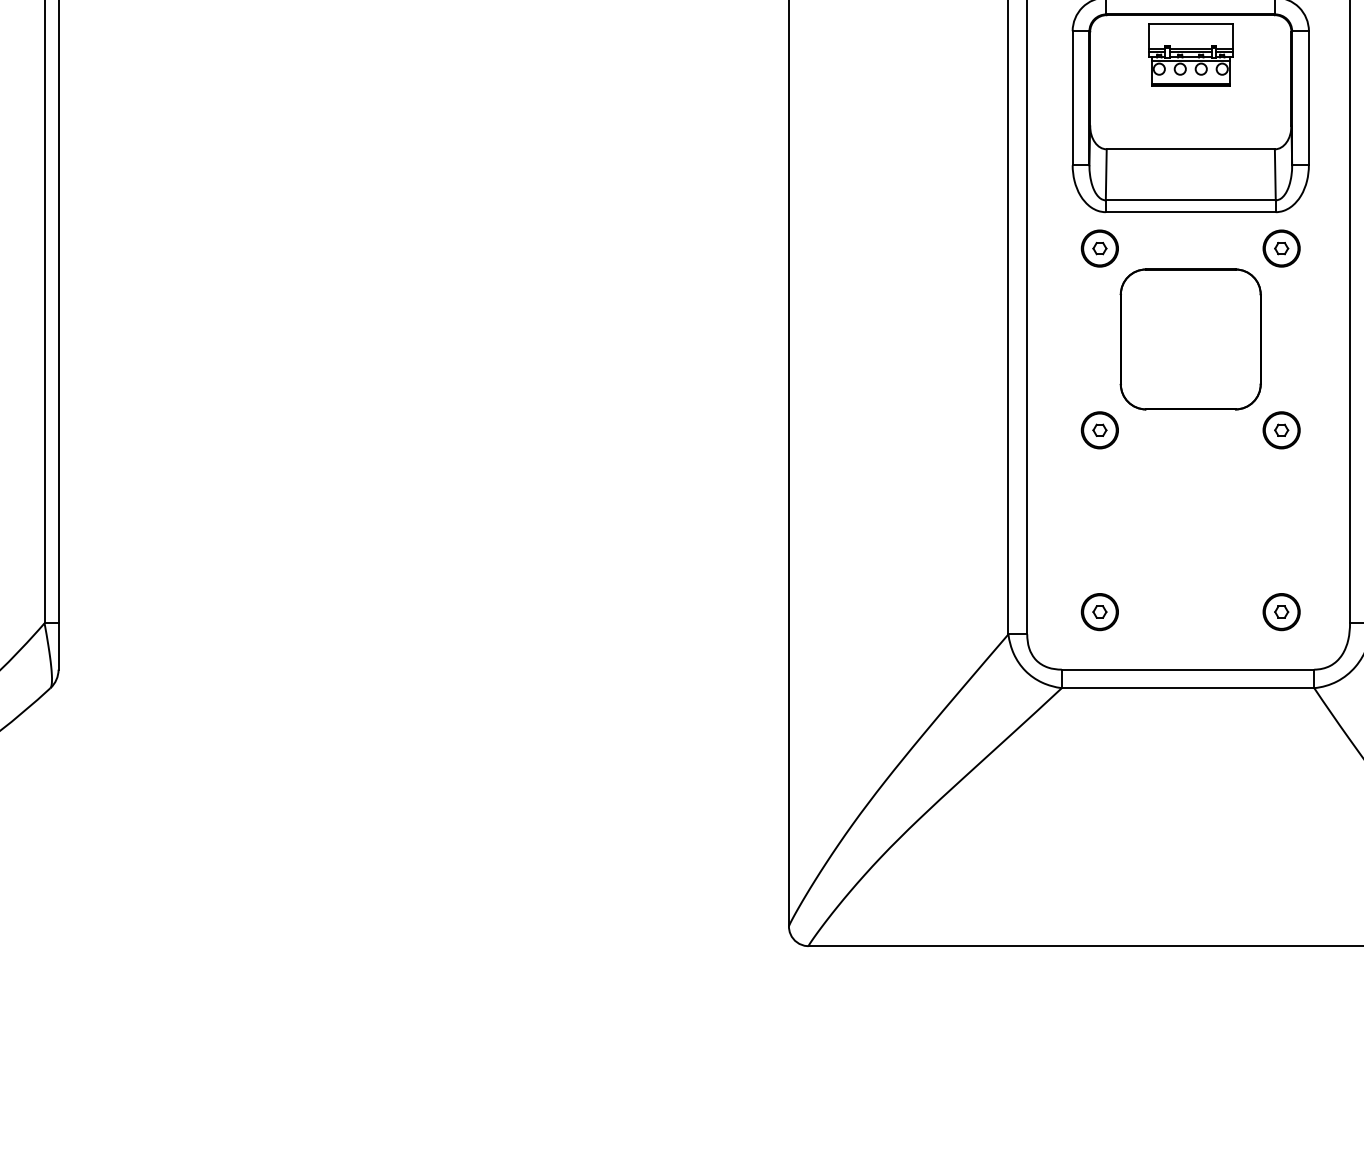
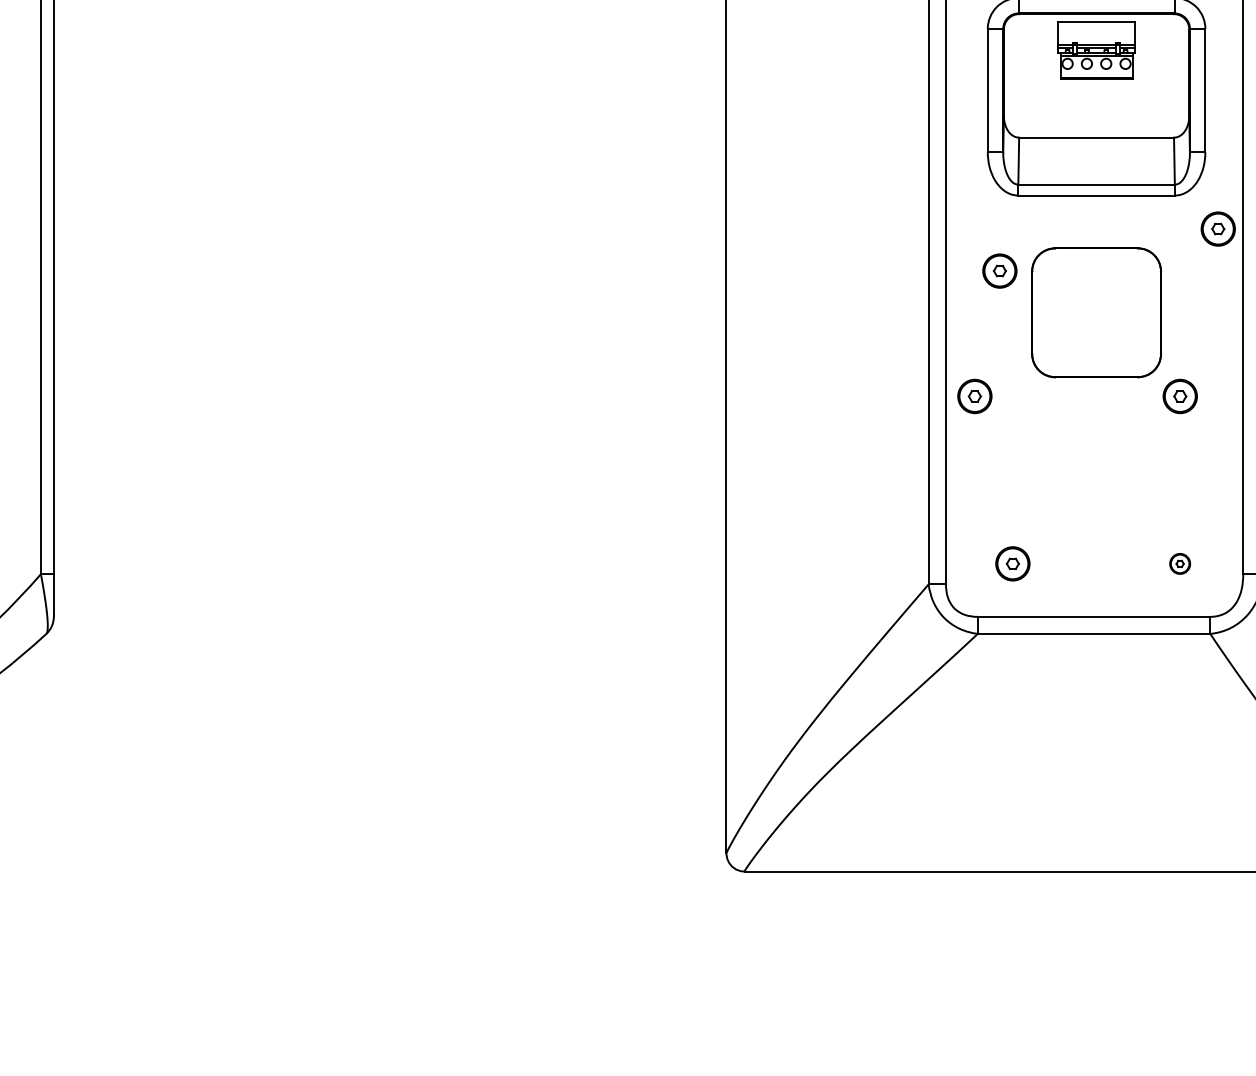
part: (1099, 247) -> (999, 270), moved
part: (1280, 247) -> (1217, 228), moved
part: (1099, 430) -> (974, 396), moved
part: (1280, 611) -> (1179, 563), size x0.6

